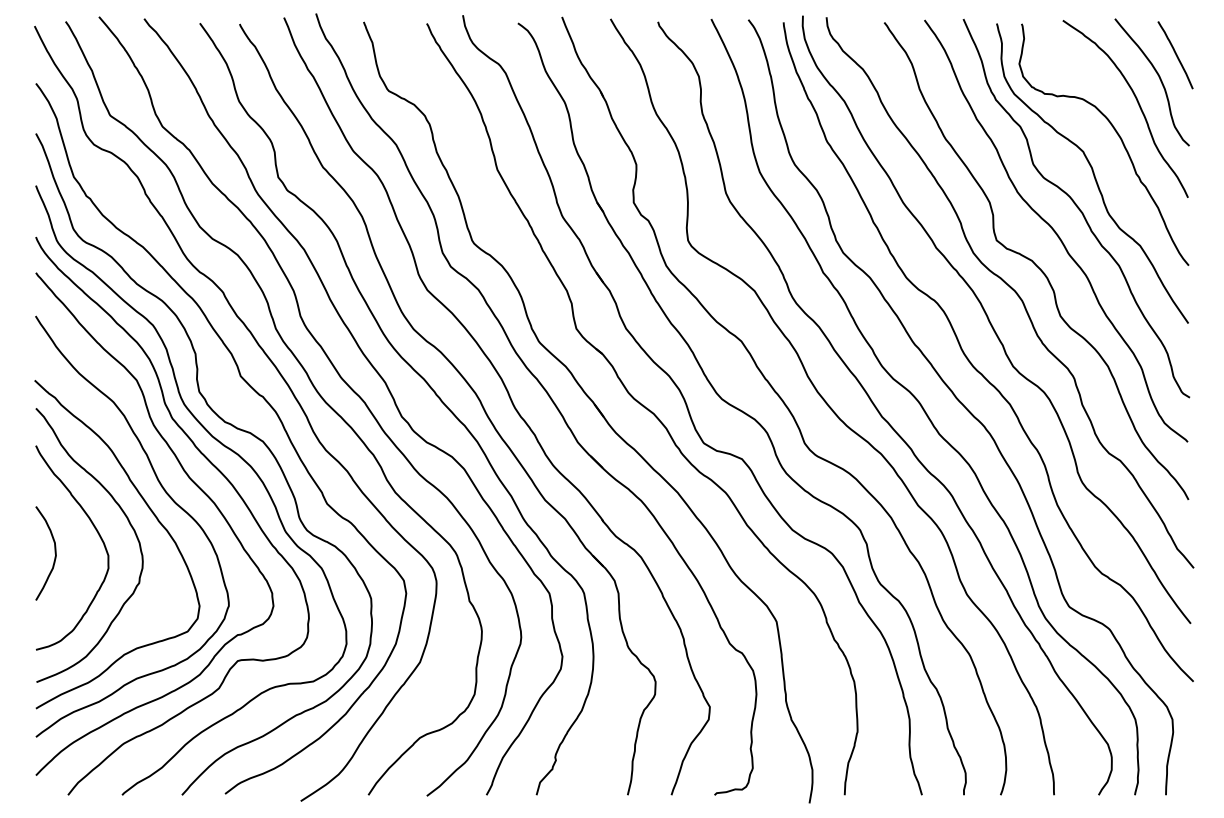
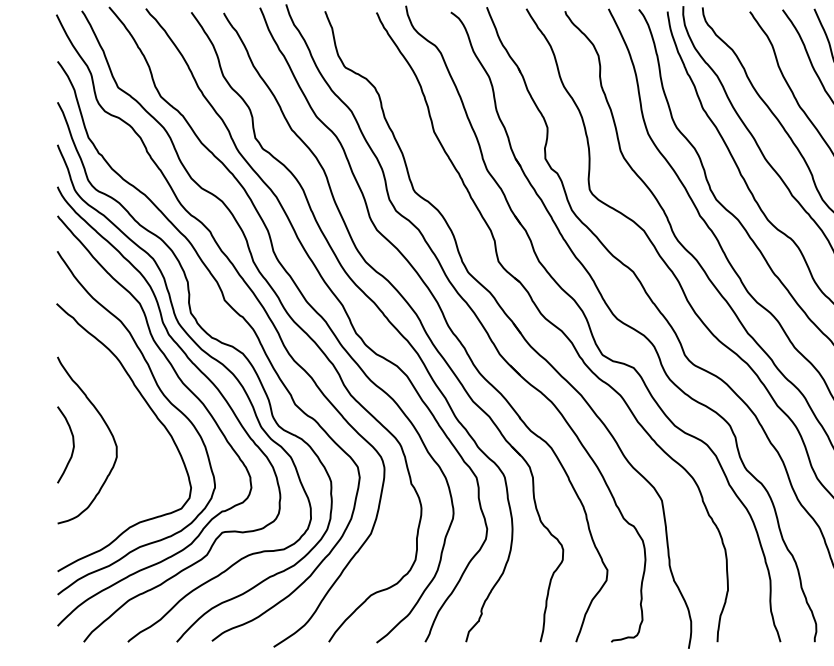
curve: (129, 524) -> (133, 421), removed

